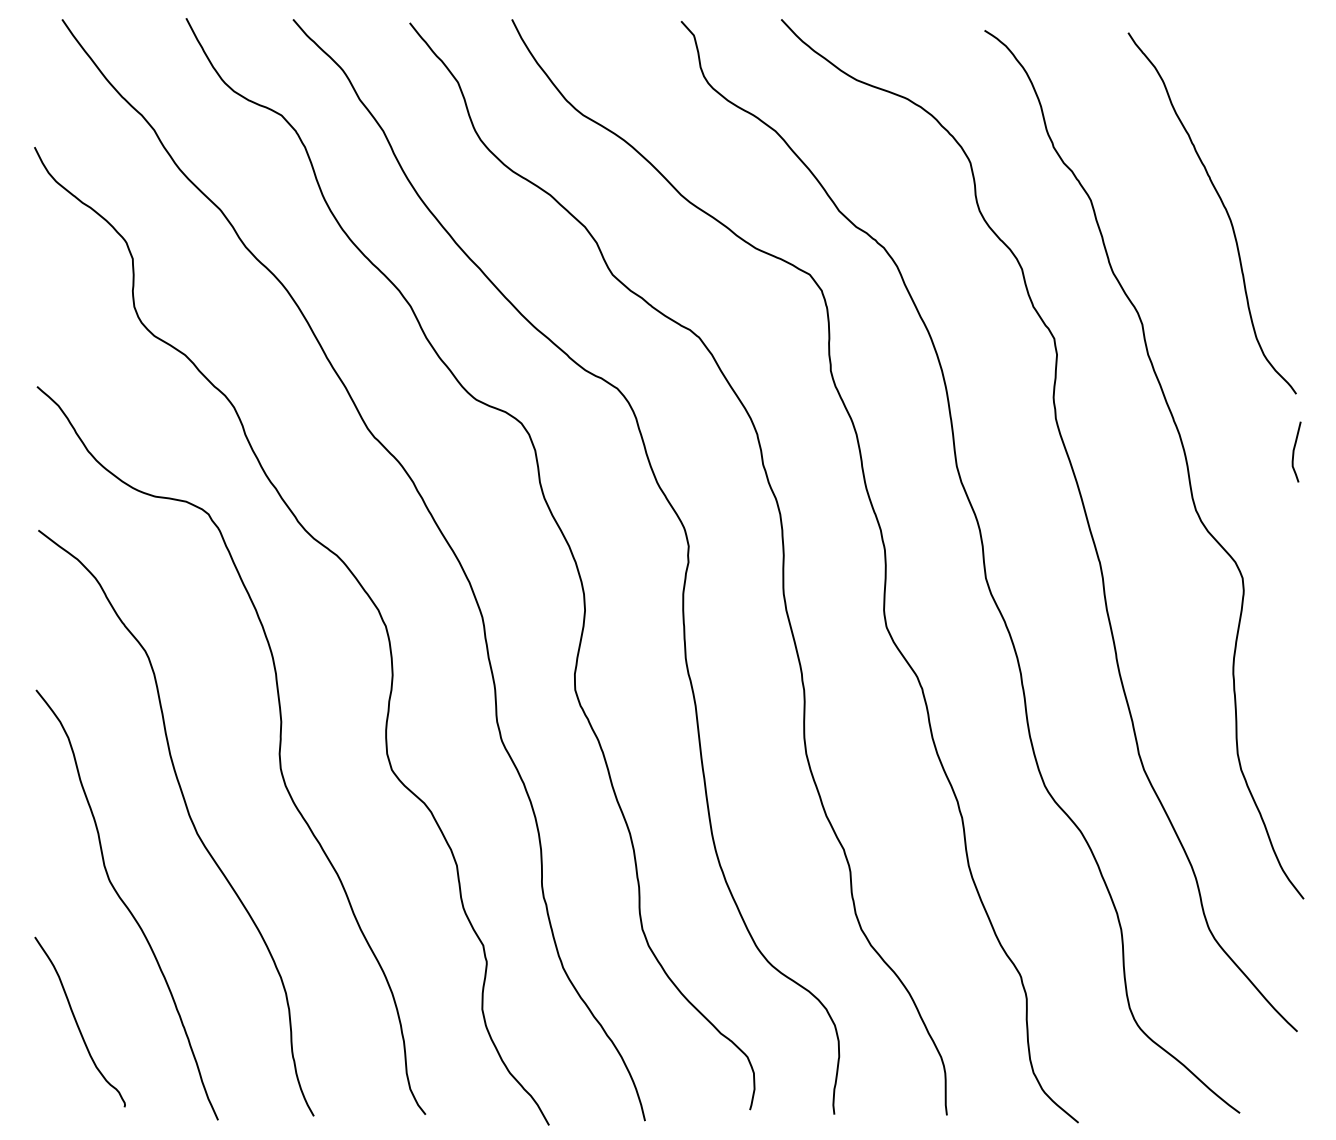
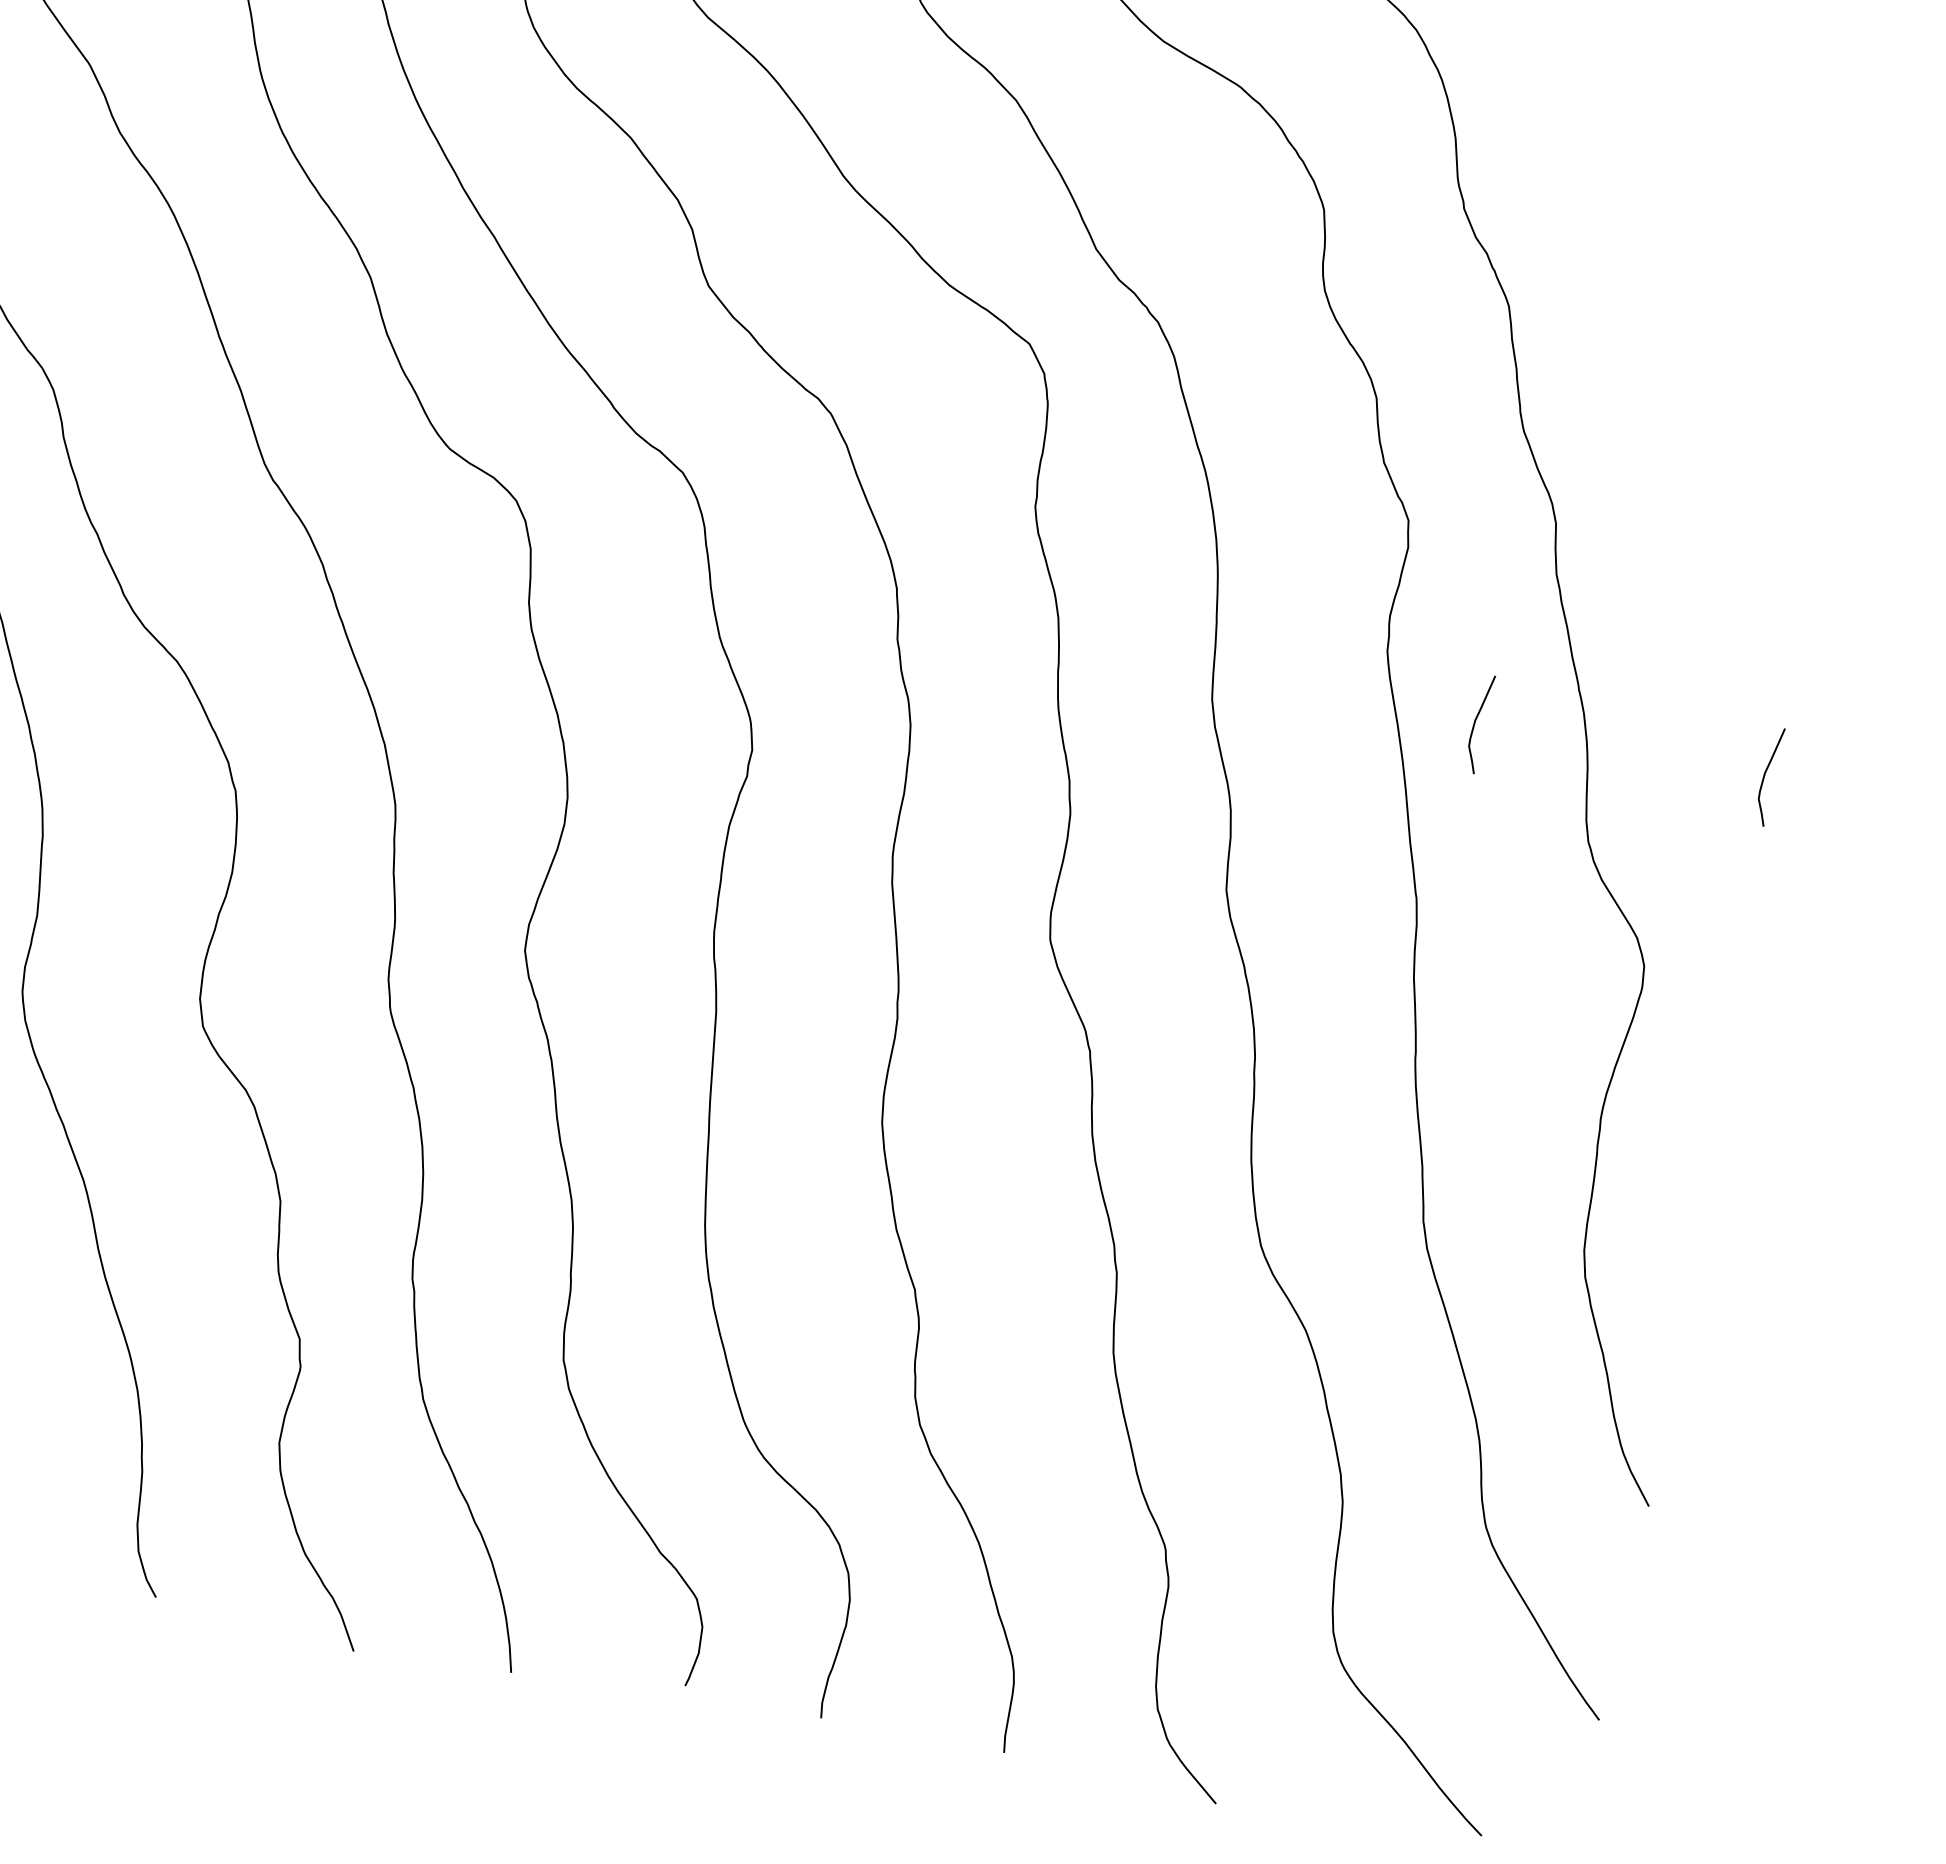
curve: (1223, 207) -> (1722, 357), removed
curve: (1116, 451) -> (1476, 722), added

